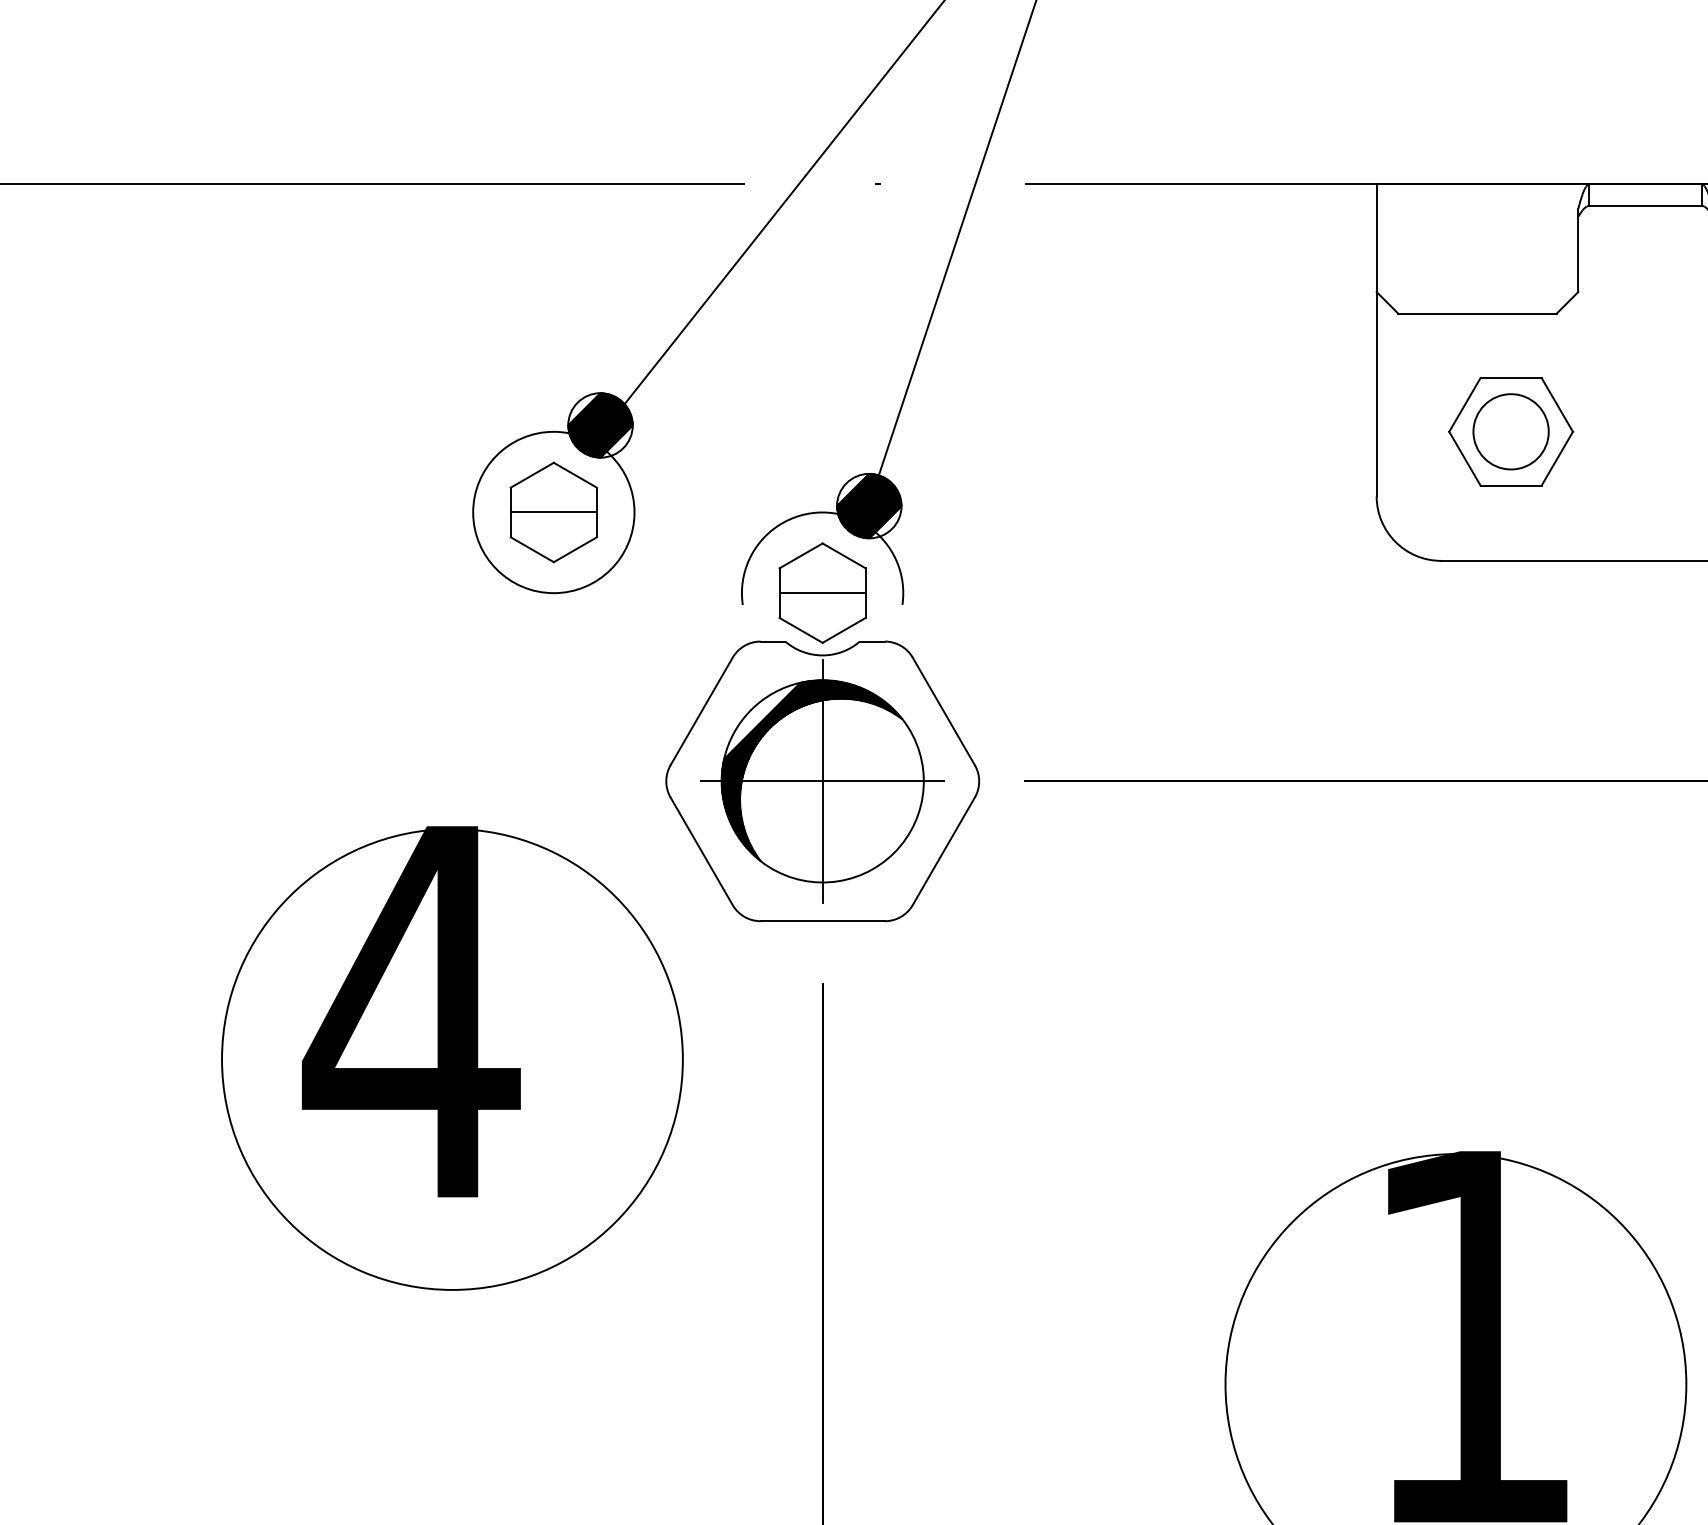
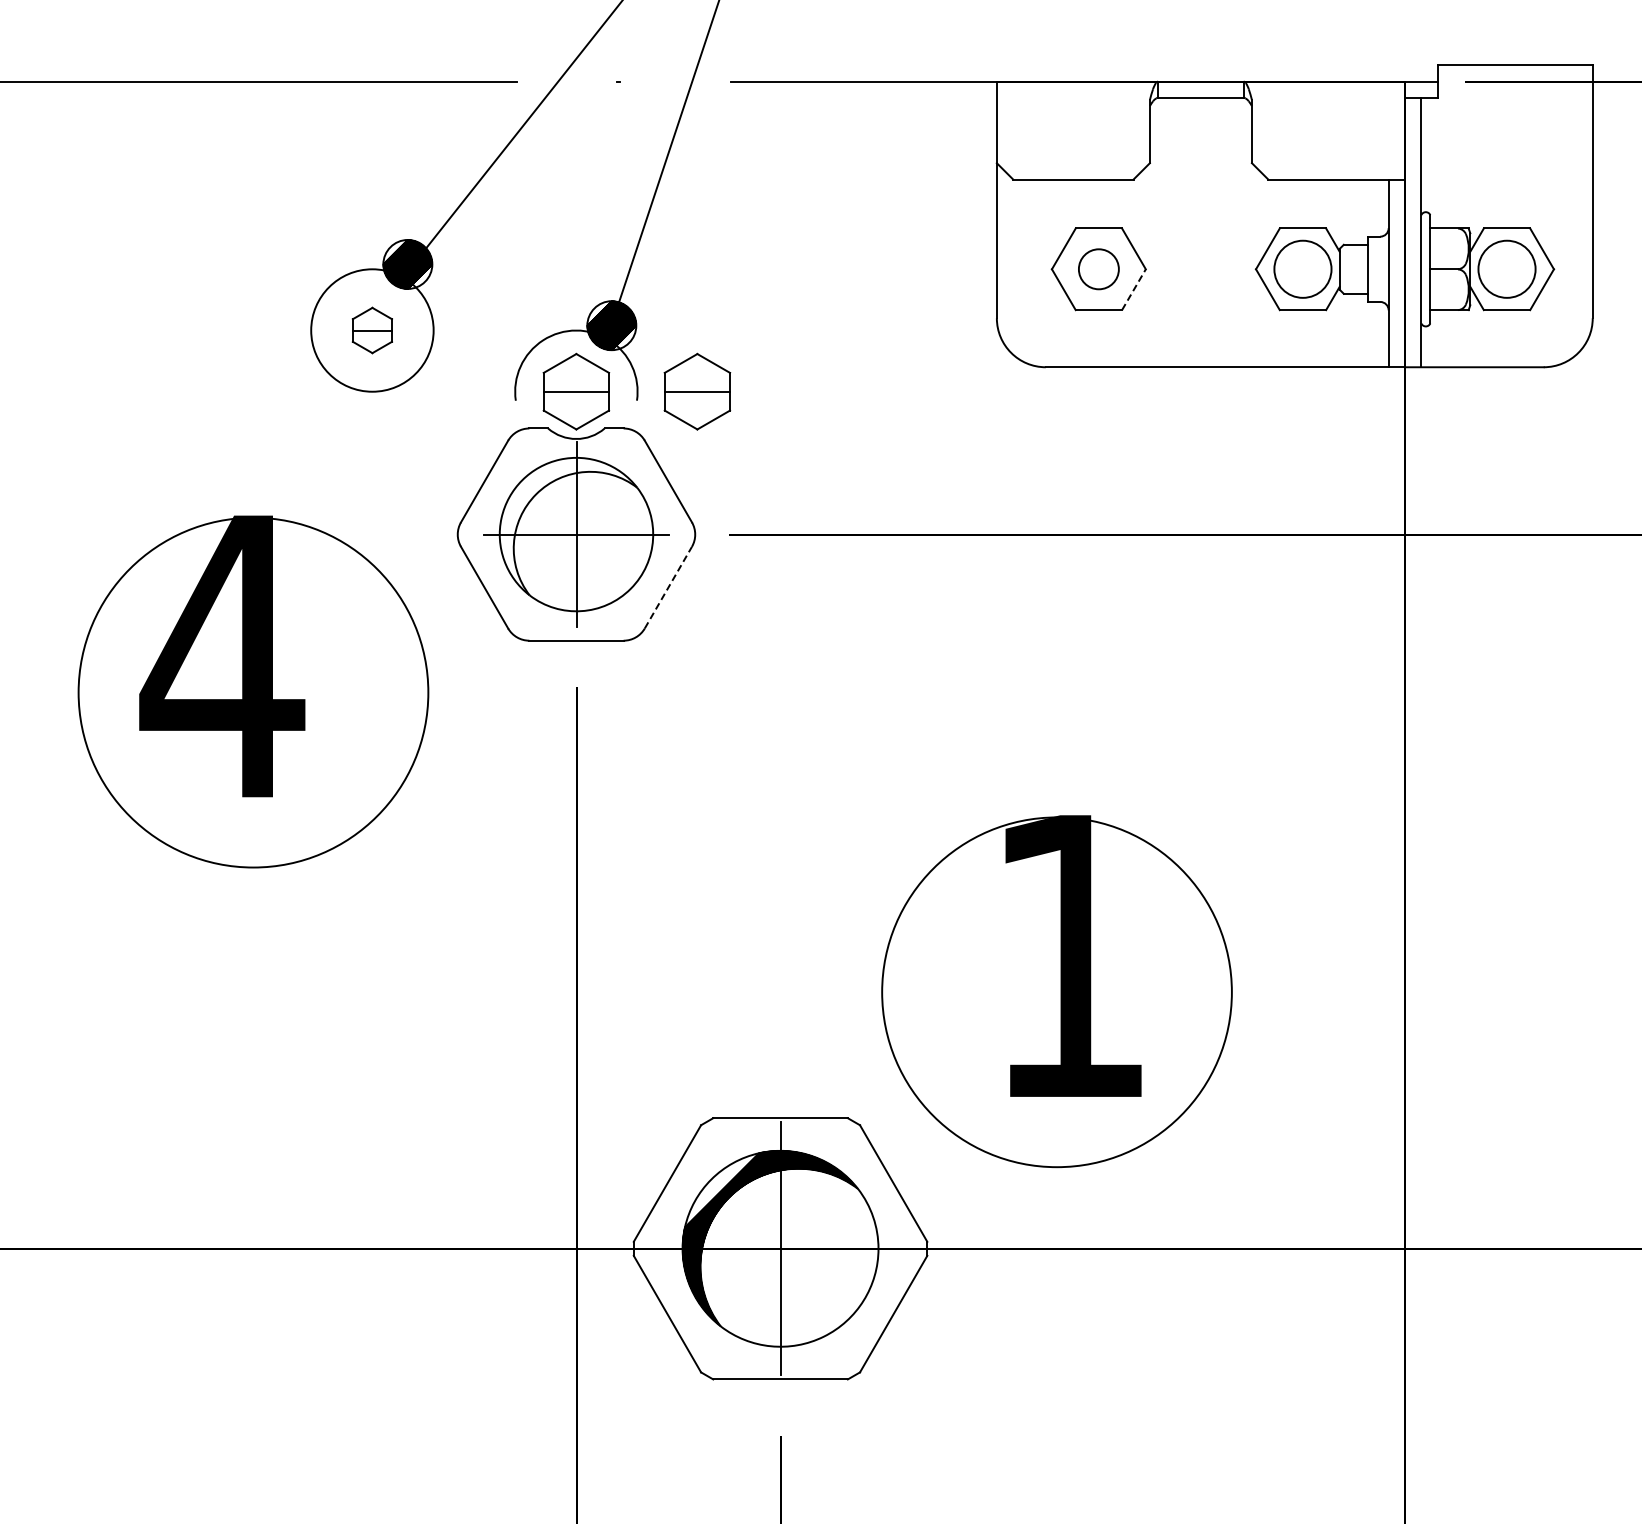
circle: (1510, 430) -> (1098, 268), size x0.7
line: (1556, 458) -> (1133, 289), solid -> dashed
part: (553, 512) -> (372, 330), size x0.6
part: (982, 592) -> (697, 391), added
hatch: (812, 770) -> (568, 526), removed
line: (943, 851) -> (668, 587), solid -> dashed
part: (452, 1057) -> (253, 691), moved

